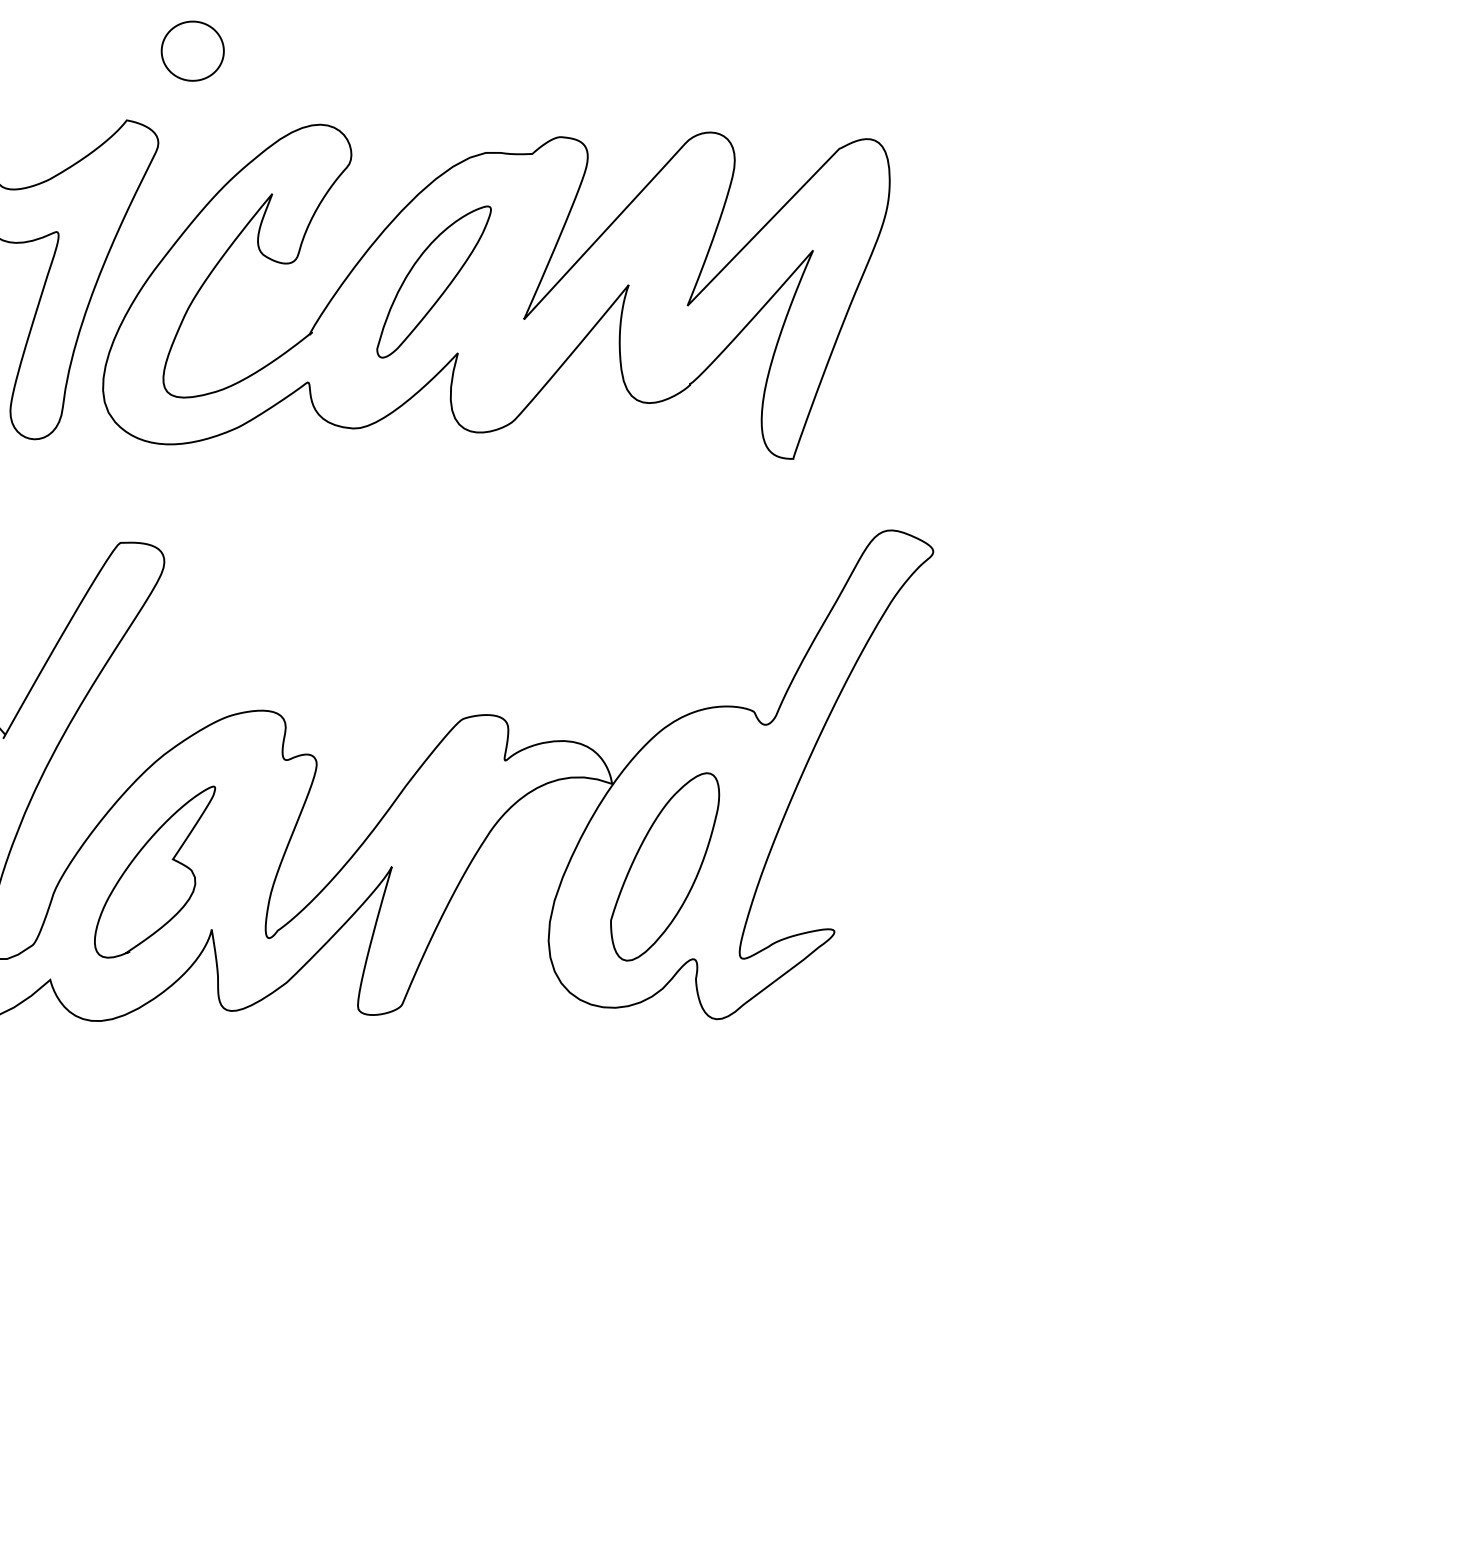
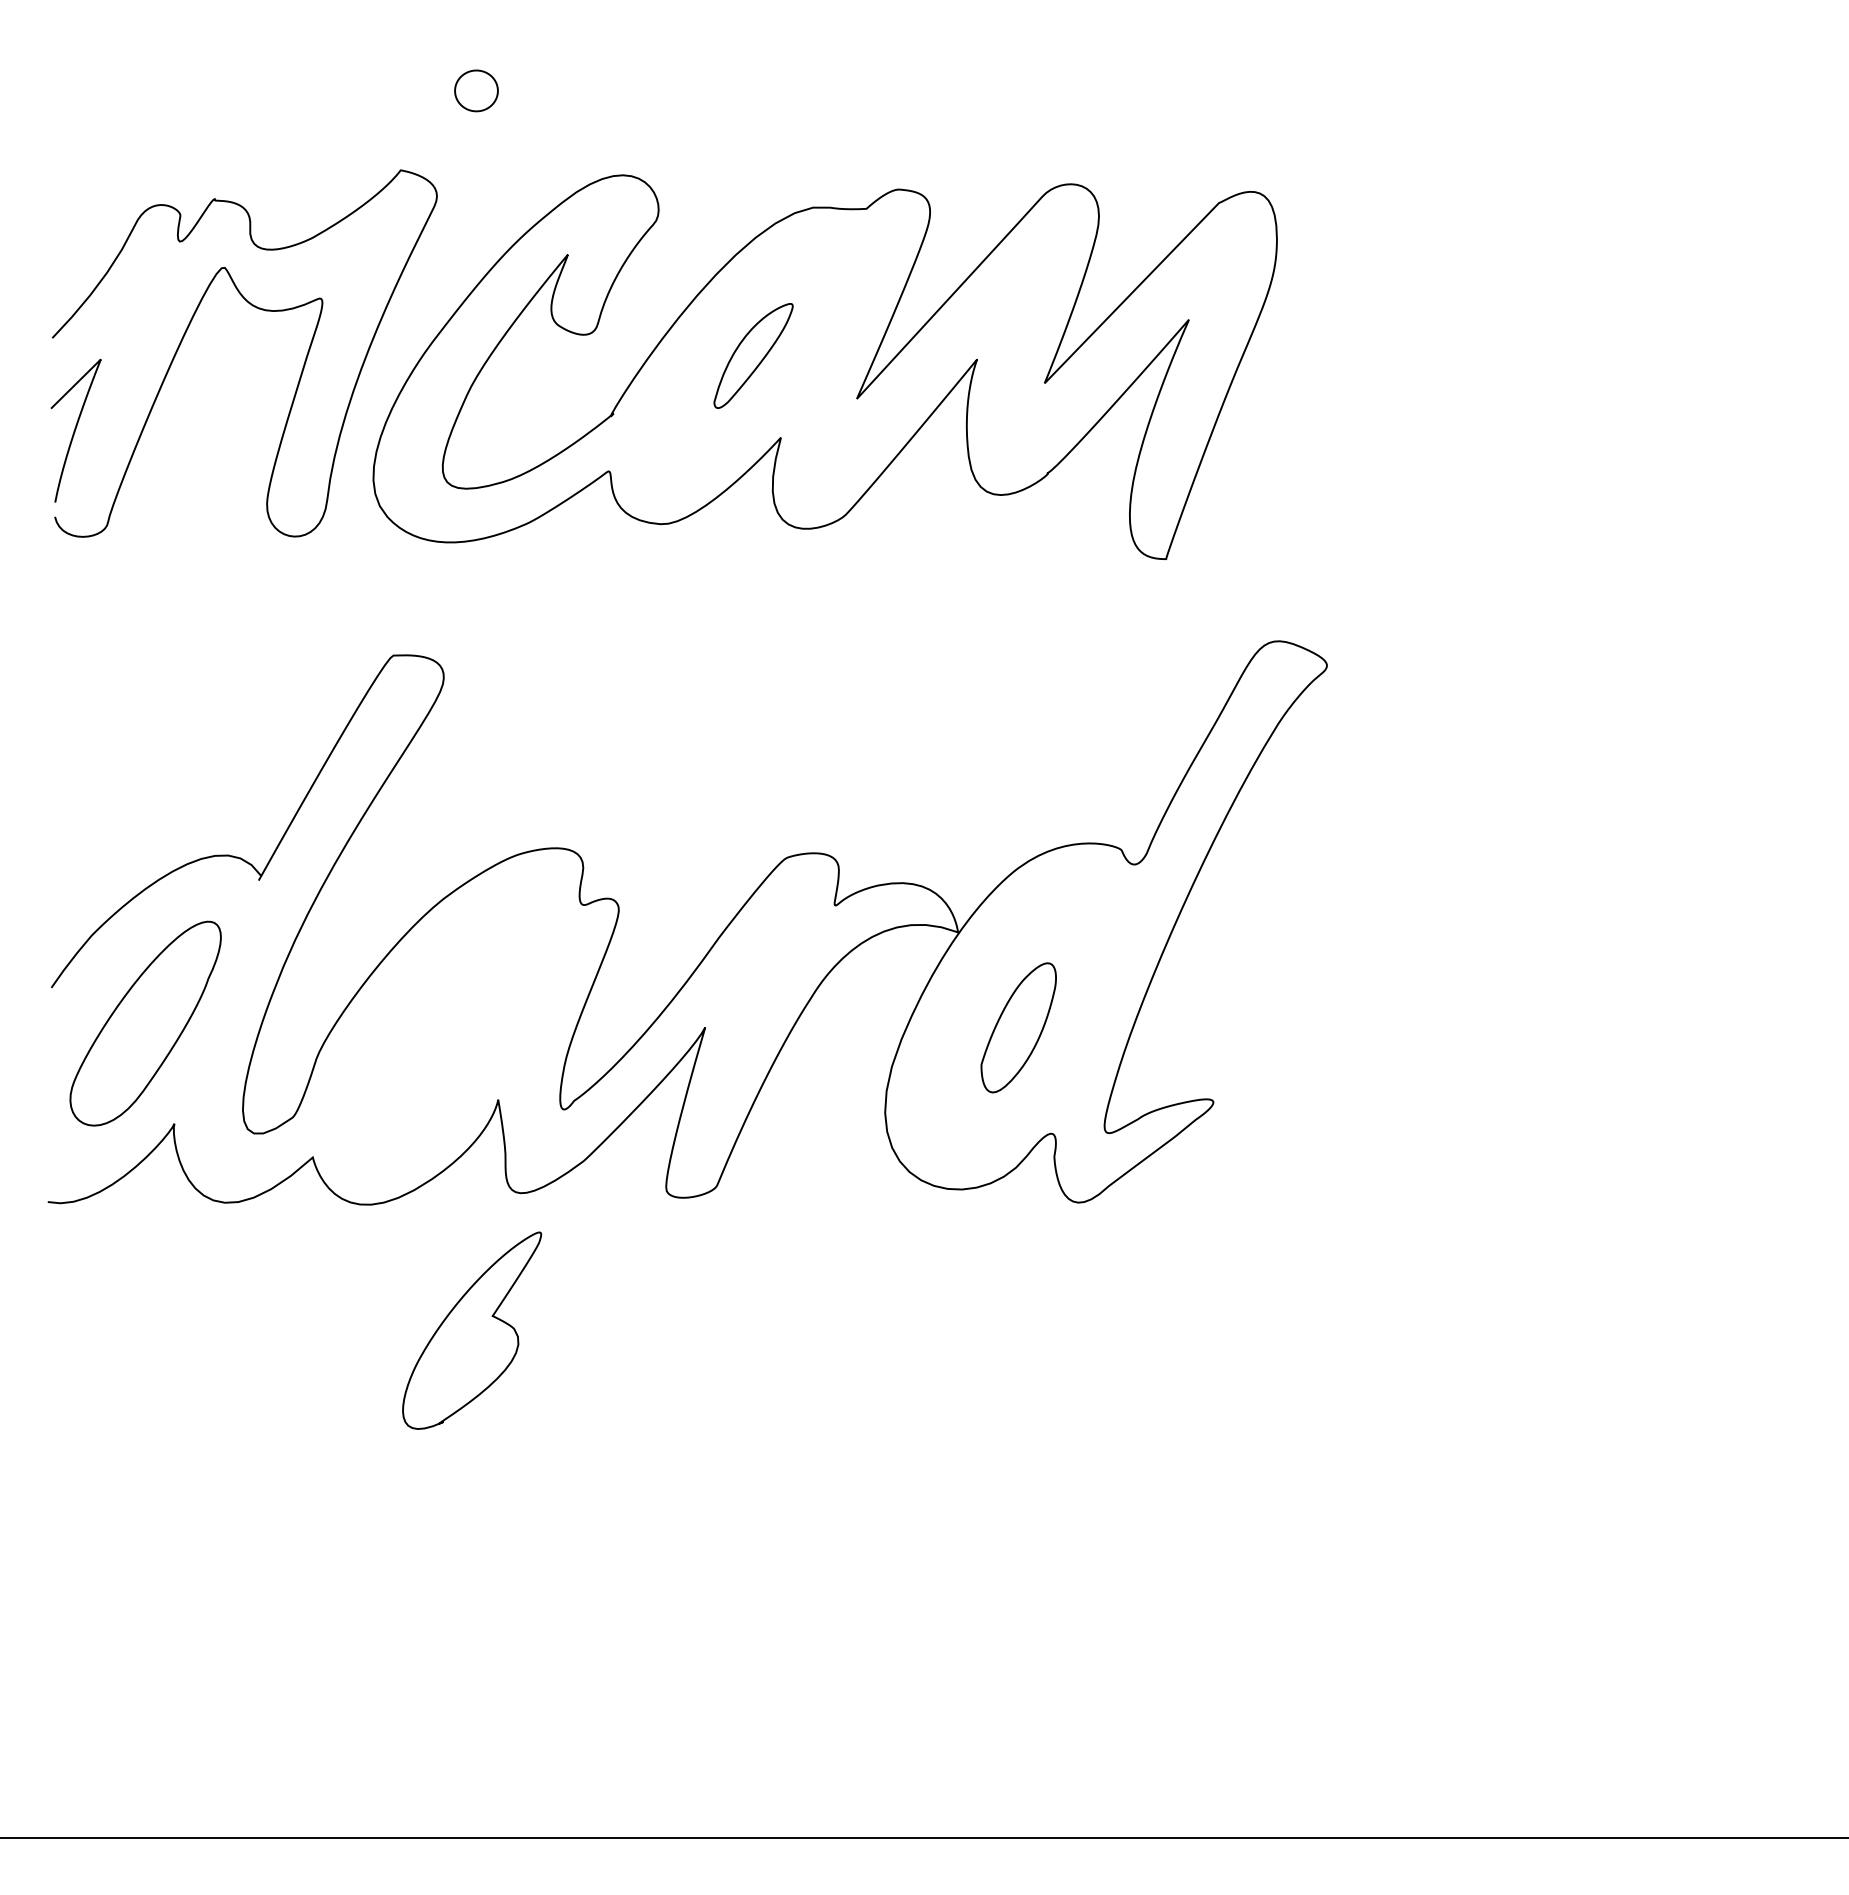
part: (192, 50) -> (476, 90), size x0.6
part: (433, 281) -> (753, 355), size x0.6
part: (664, 866) -> (1018, 1027), size x0.6
part: (155, 871) -> (472, 1330), moved

